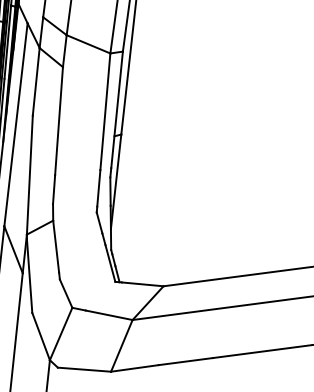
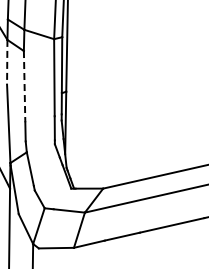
line: (36, 82) -> (7, 62), solid -> dashed
line: (58, 120) -> (24, 86), solid -> dashed

